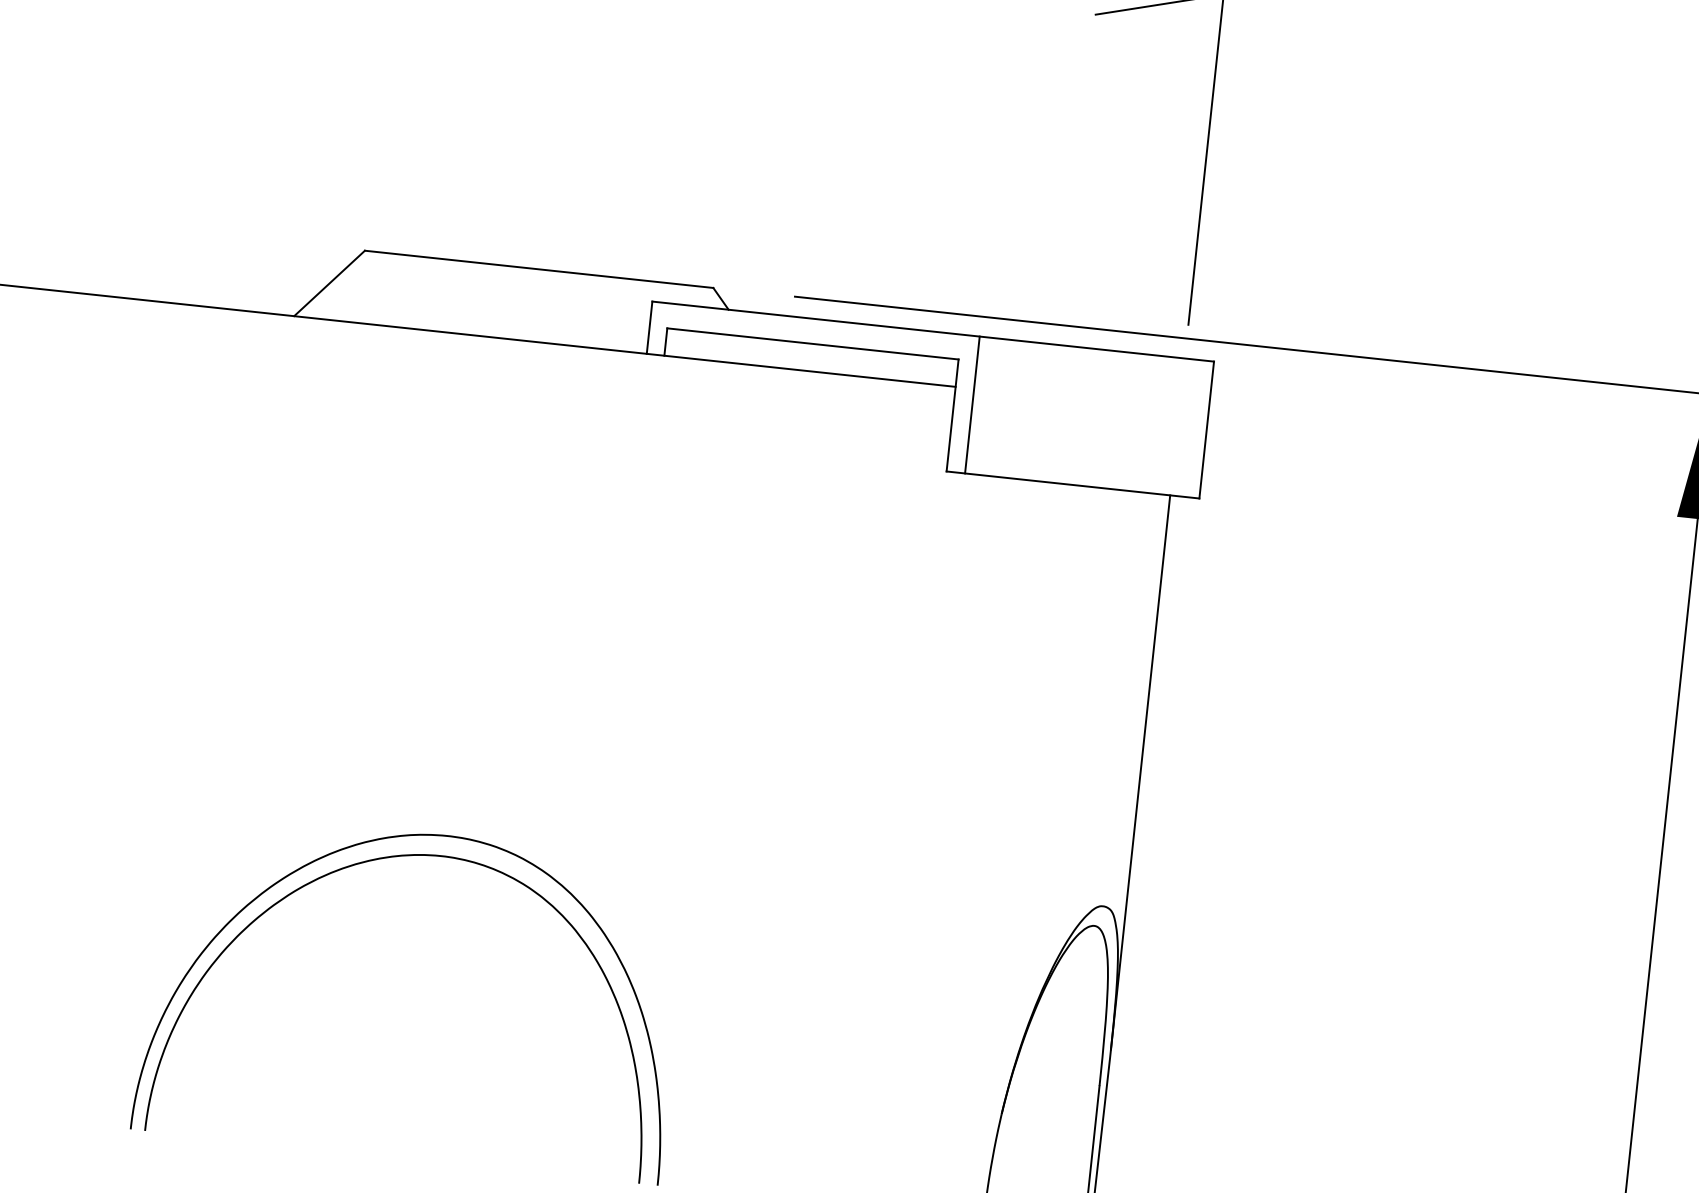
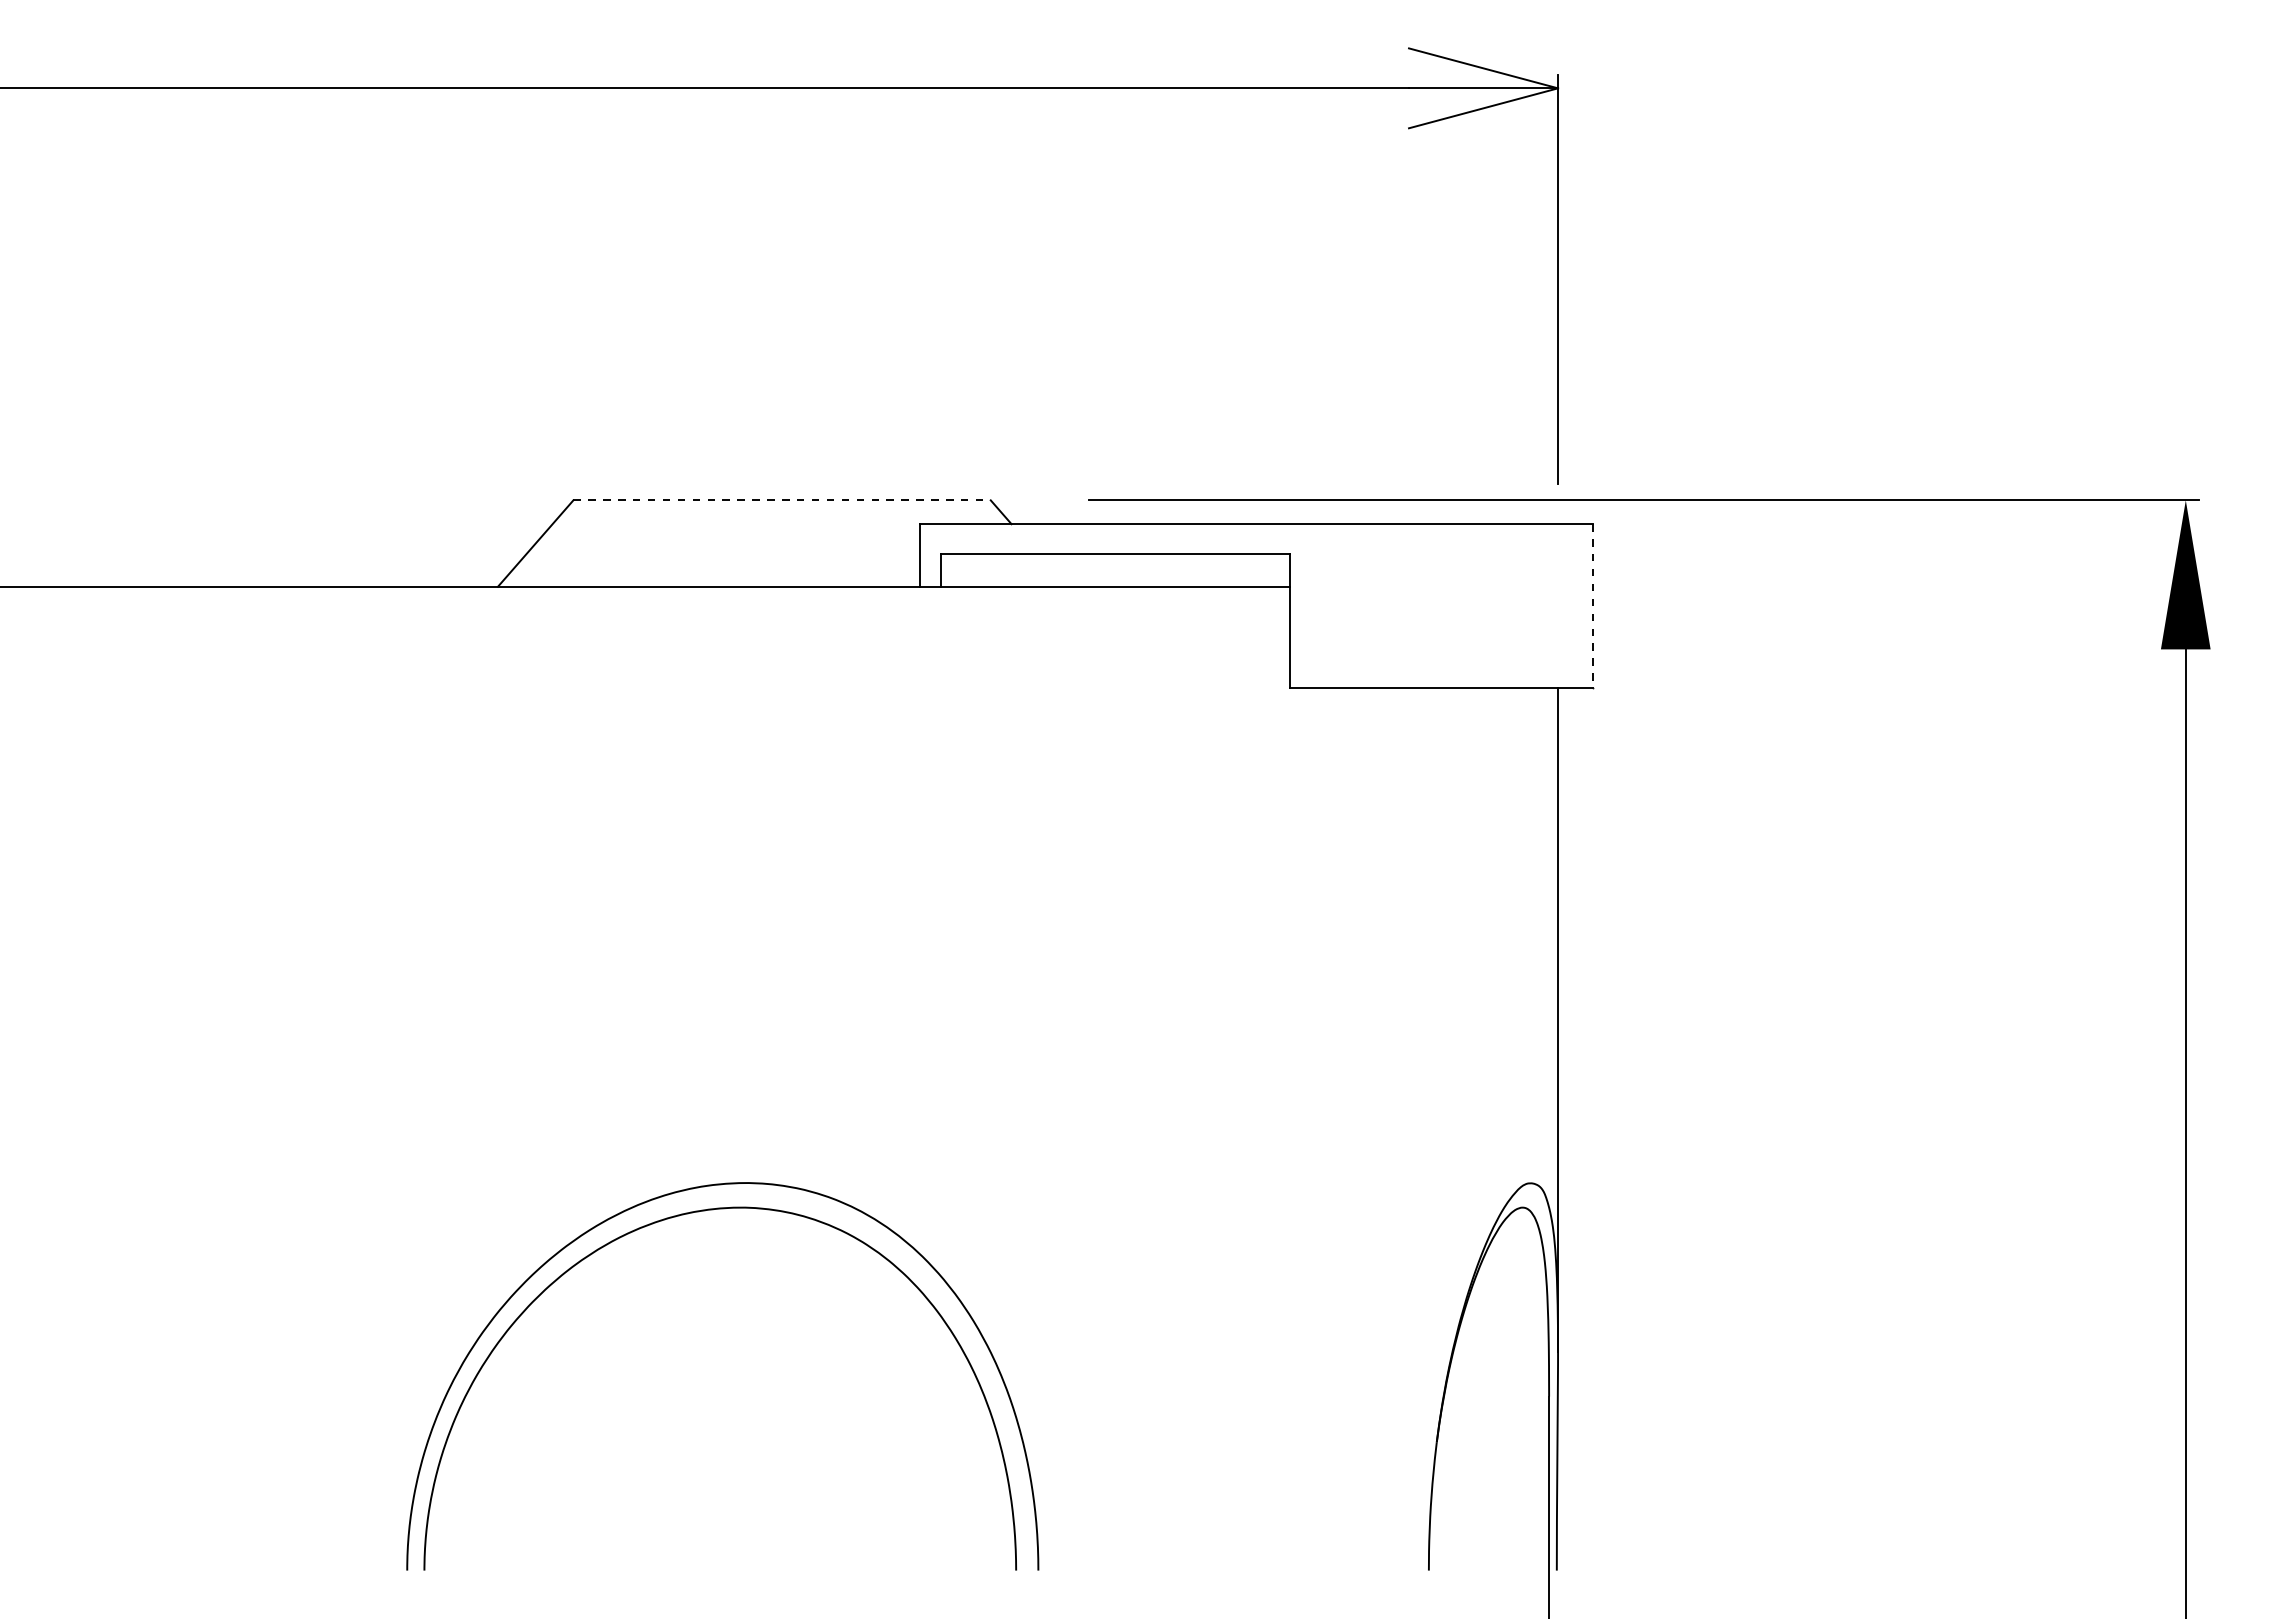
line: (539, 269) -> (782, 500), solid -> dashed
line: (972, 405) -> (1312, 606), removed
line: (1207, 430) -> (1593, 606), solid -> dashed

